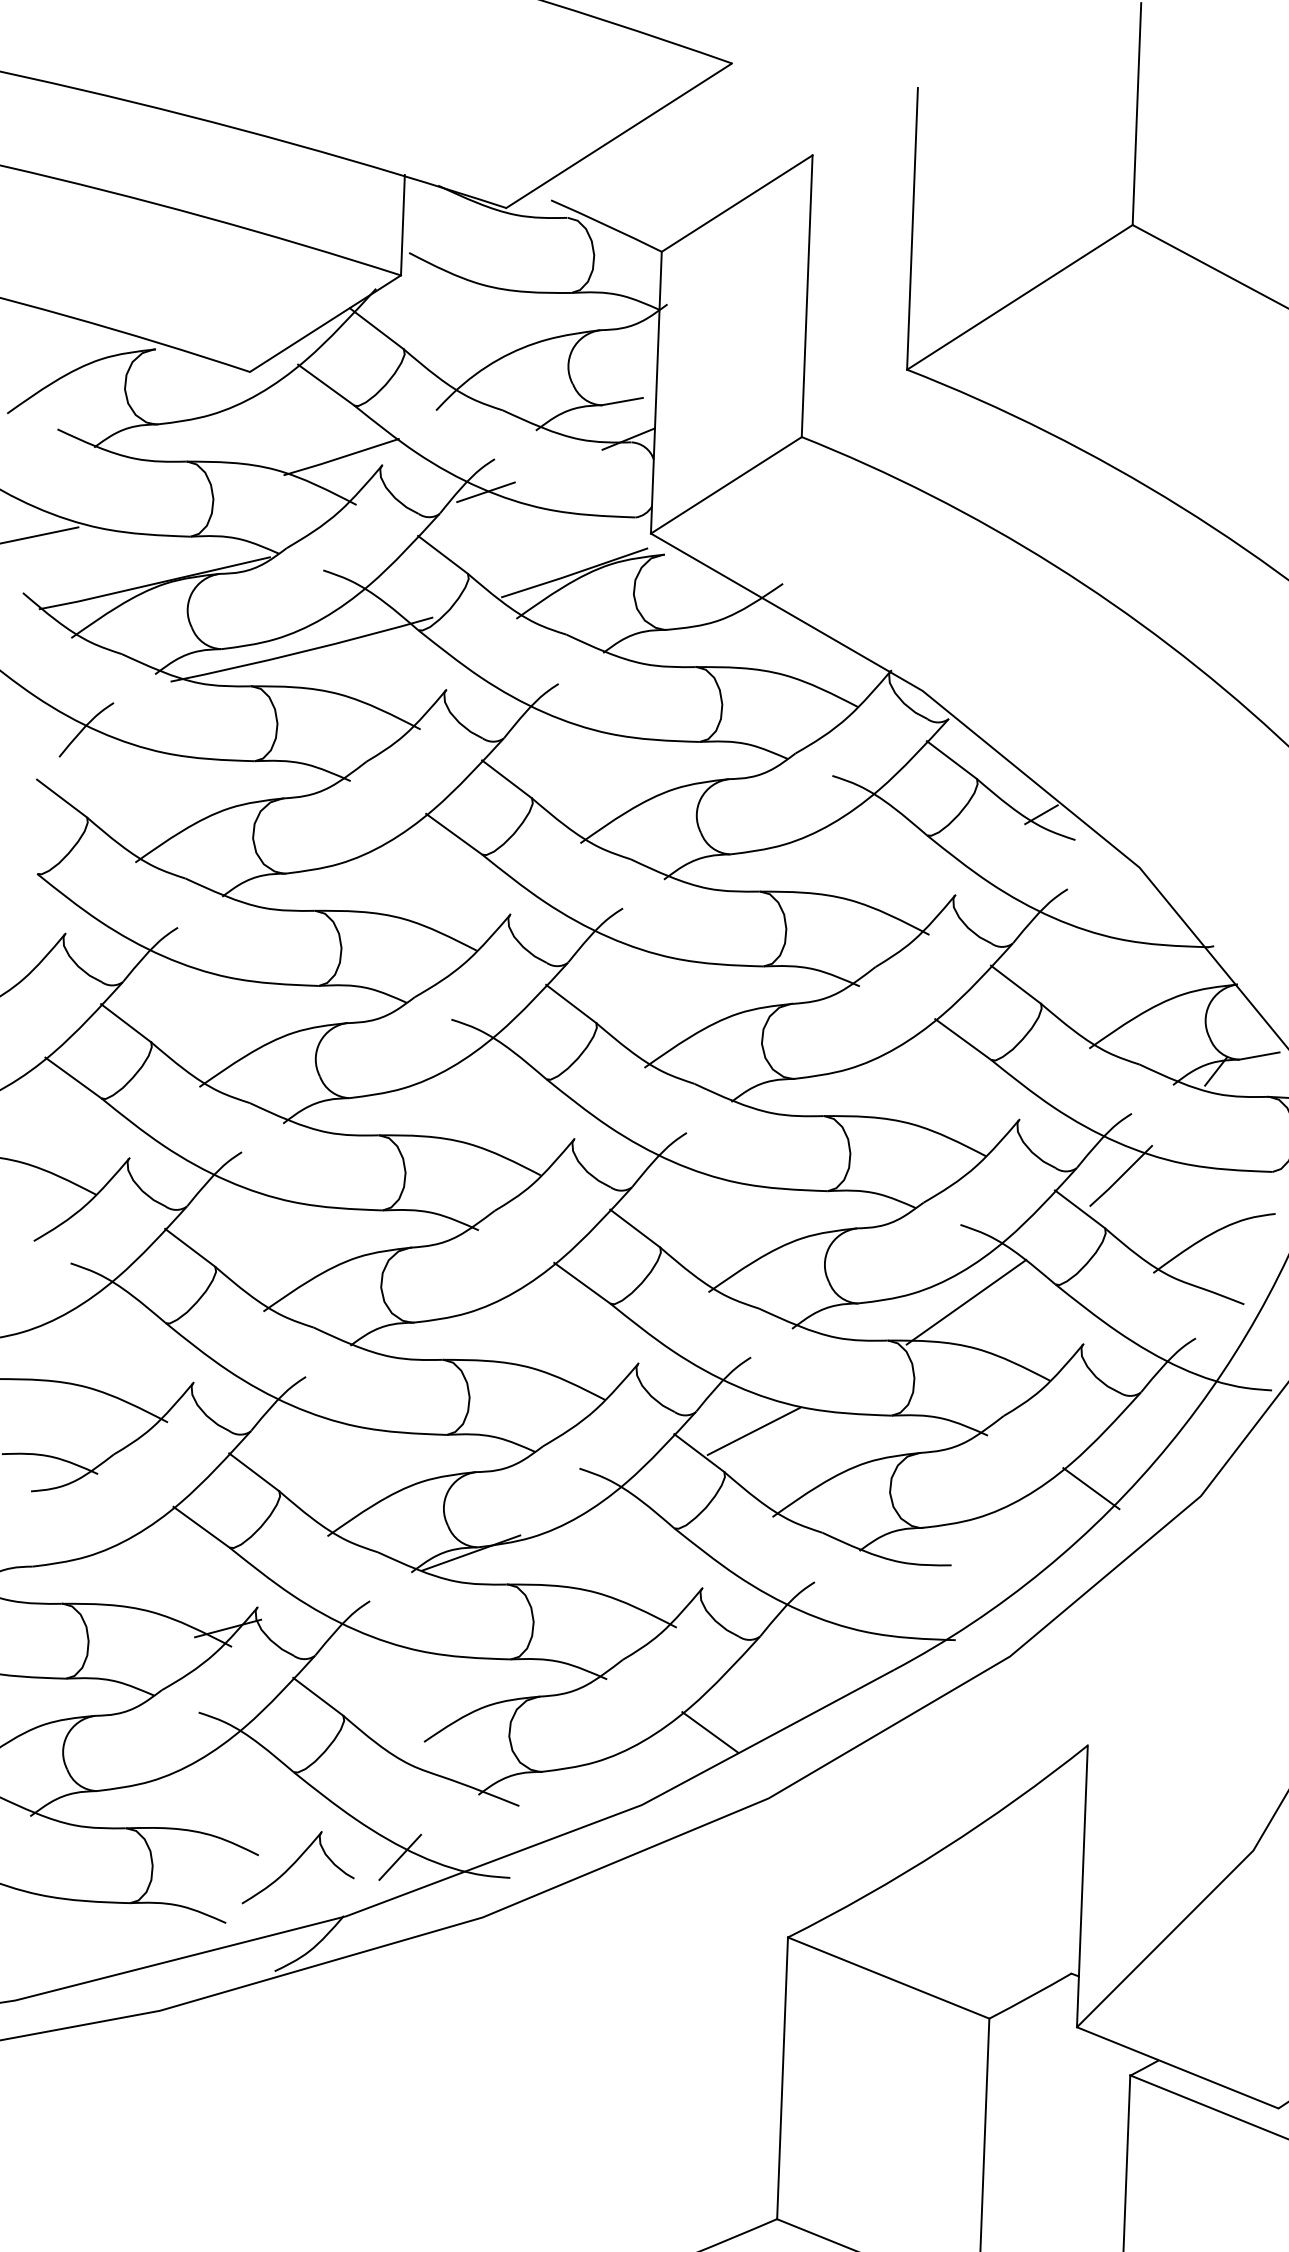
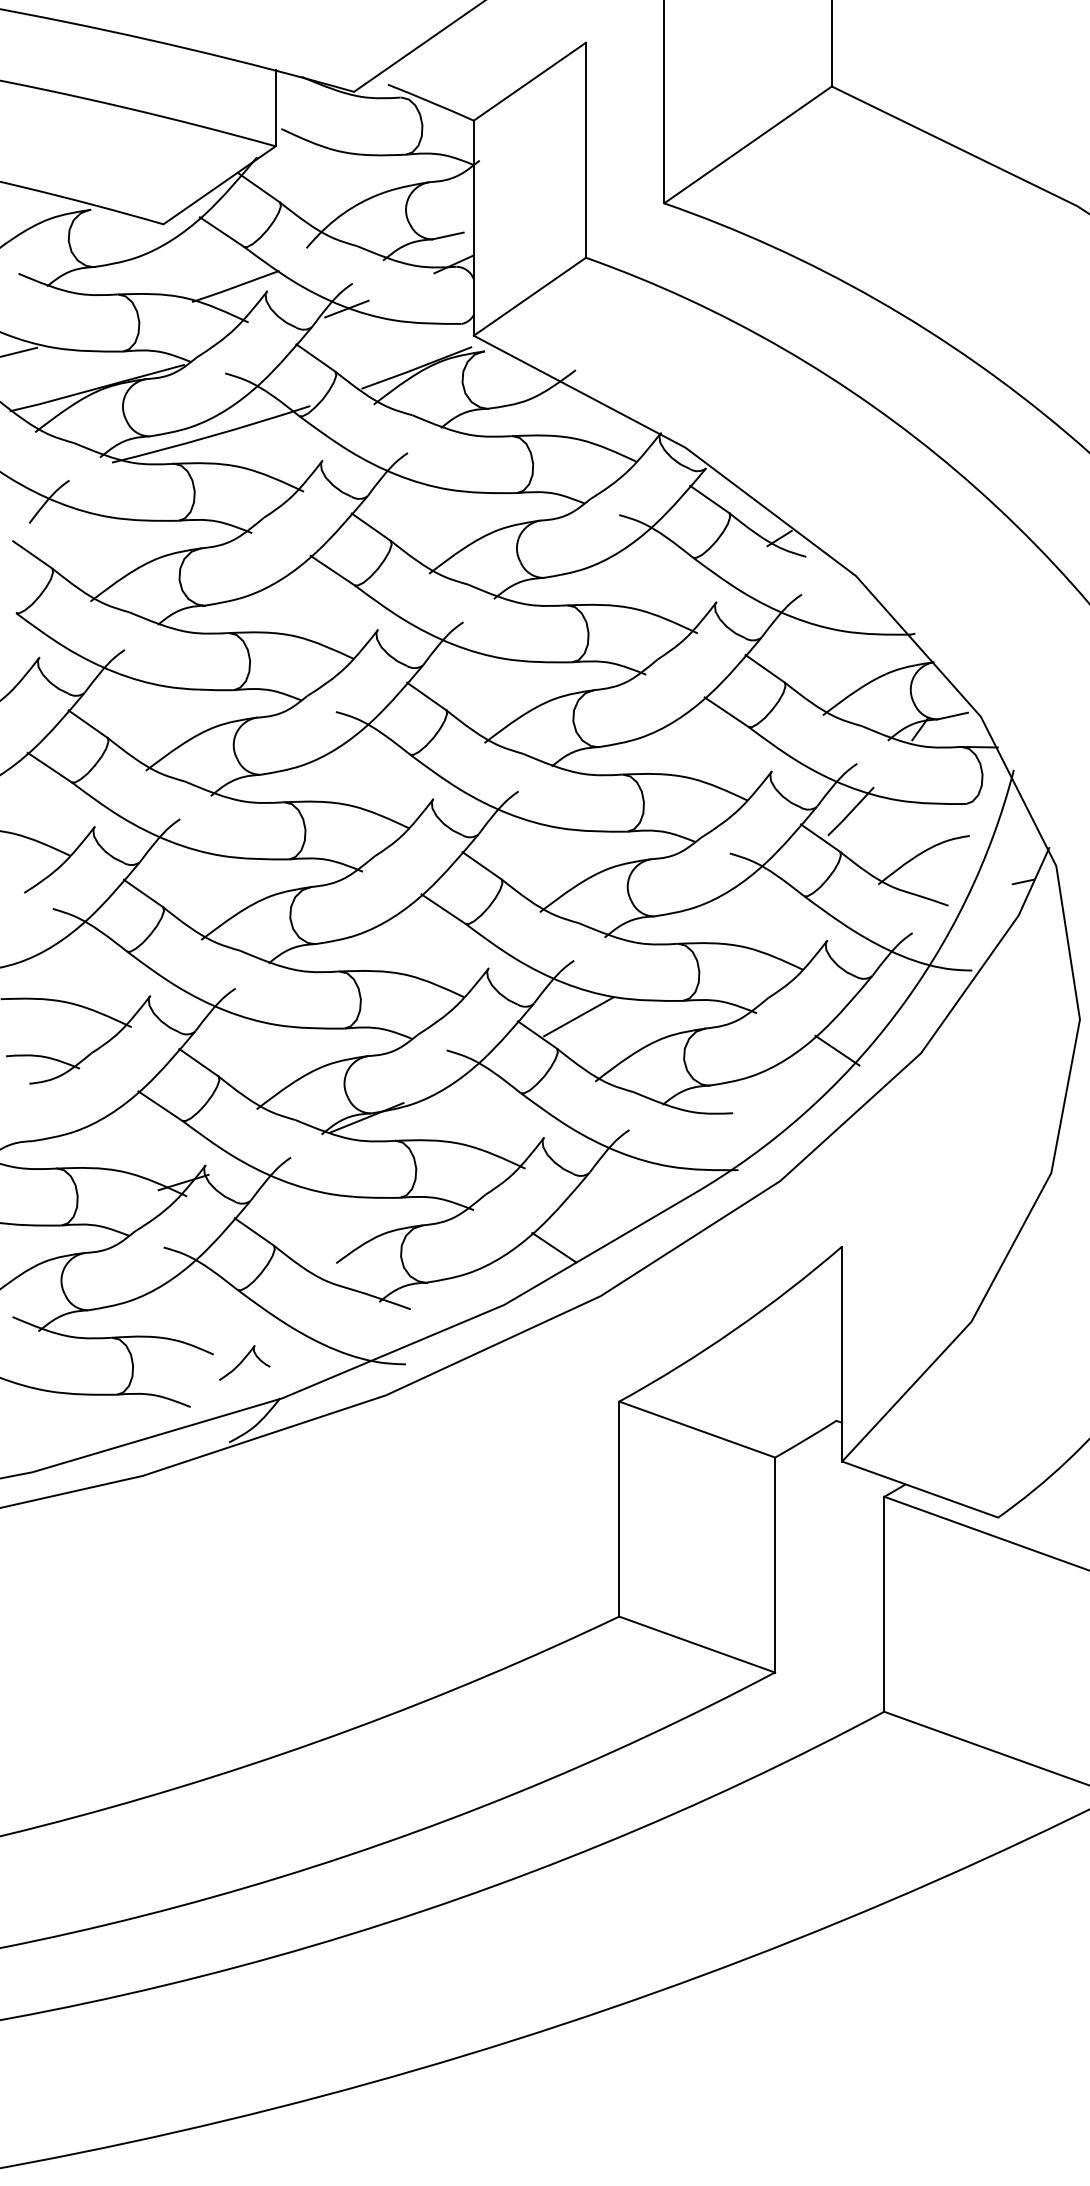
line: (966, 1302) -> (736, 912), removed
line: (400, 1856) -> (321, 1351), removed
part: (298, 1867) -> (244, 1362), size x0.6

